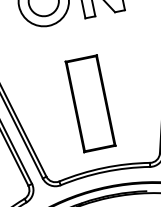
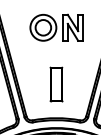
part: (90, 103) -> (56, 84), size x0.7

